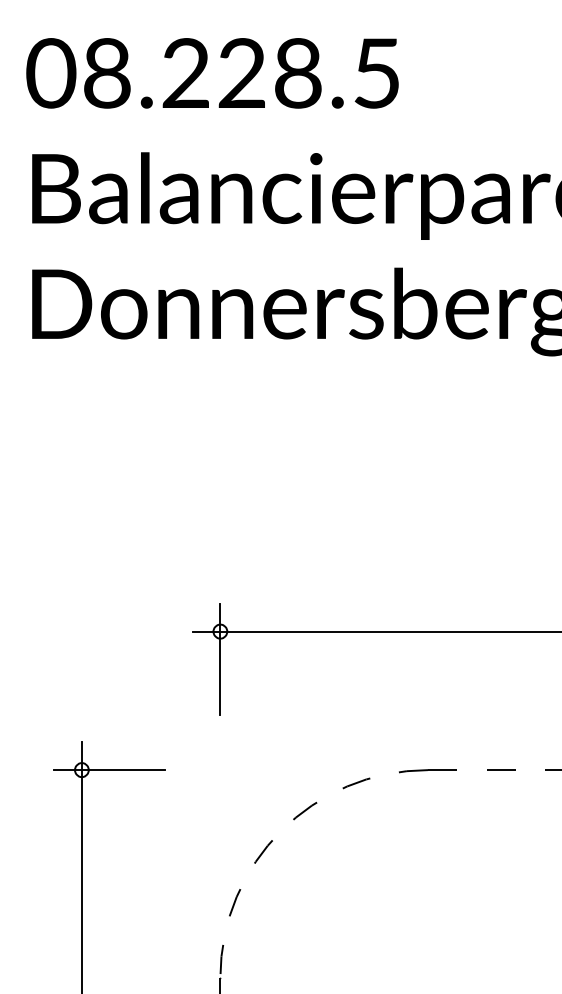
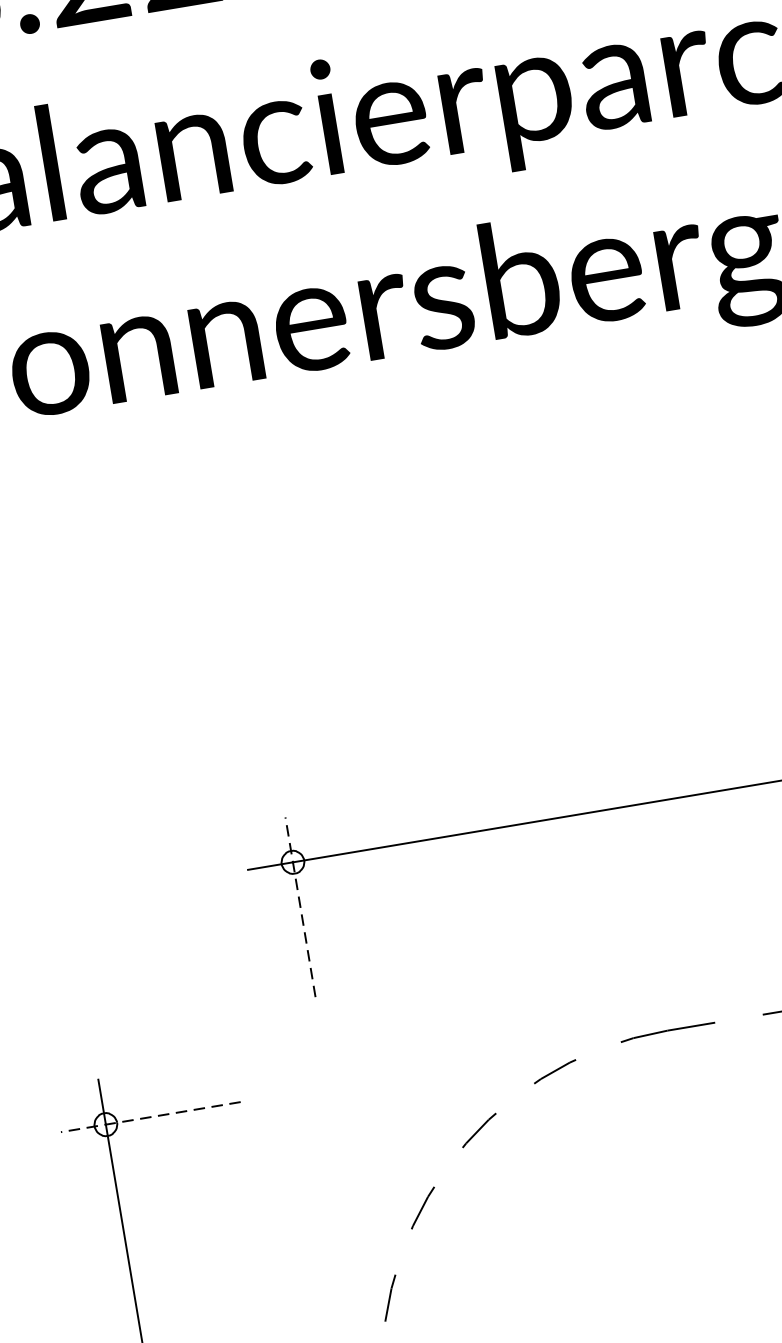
line: (220, 658) -> (300, 905), solid -> dashed
line: (109, 770) -> (150, 1117), solid -> dashed

